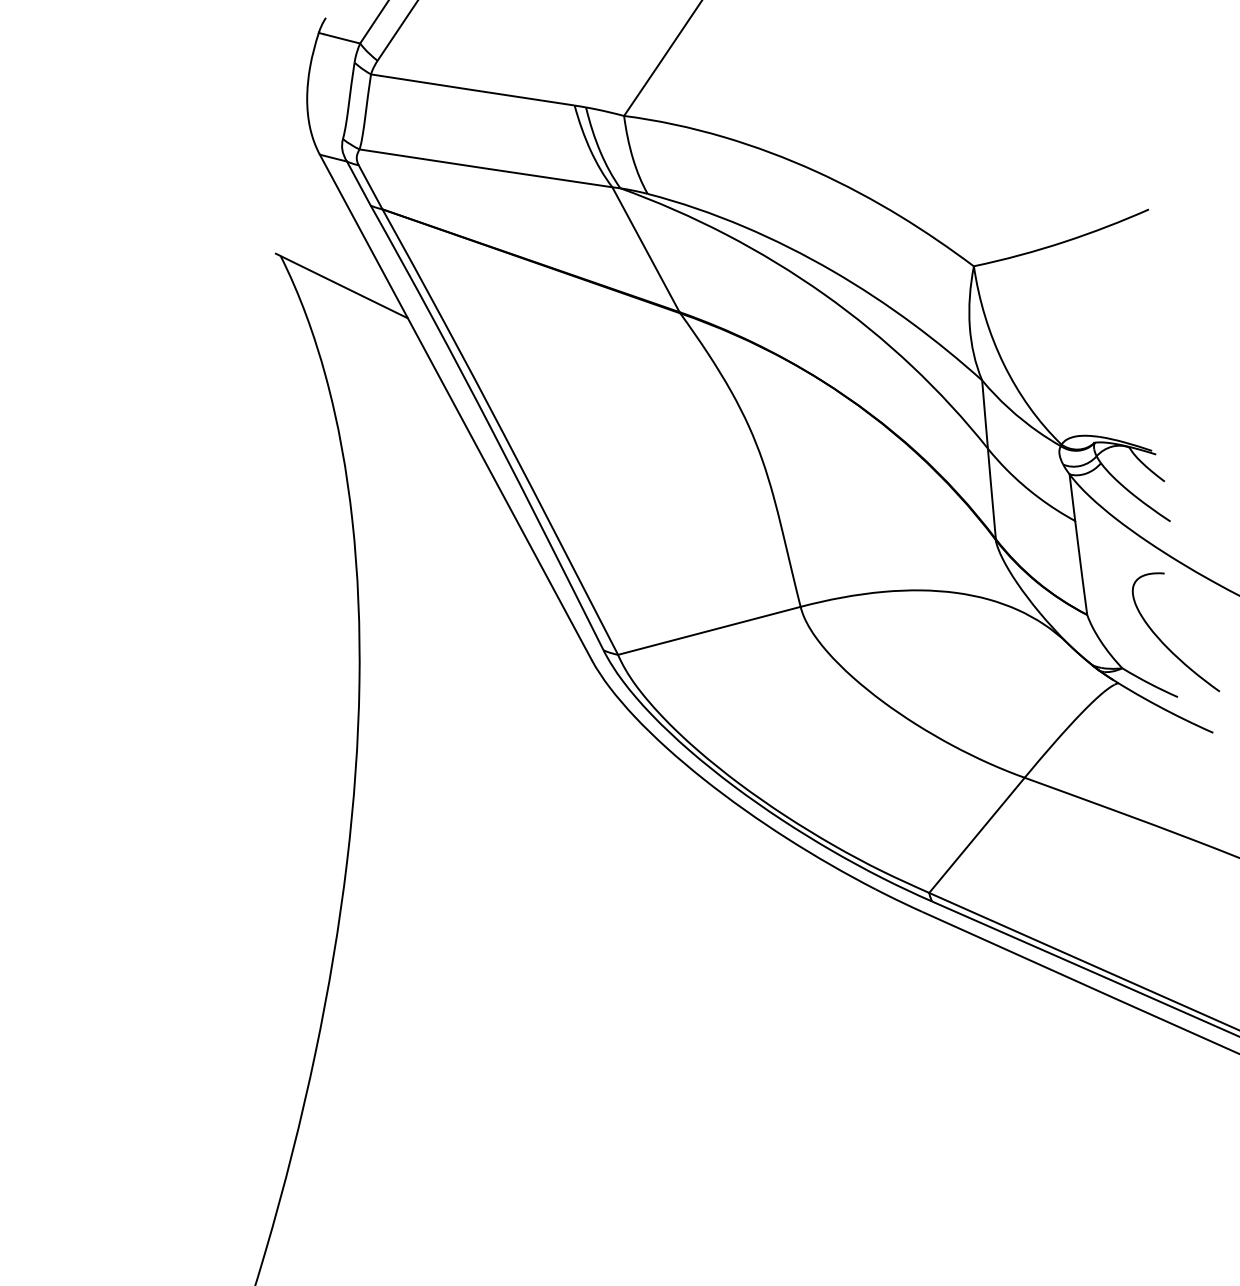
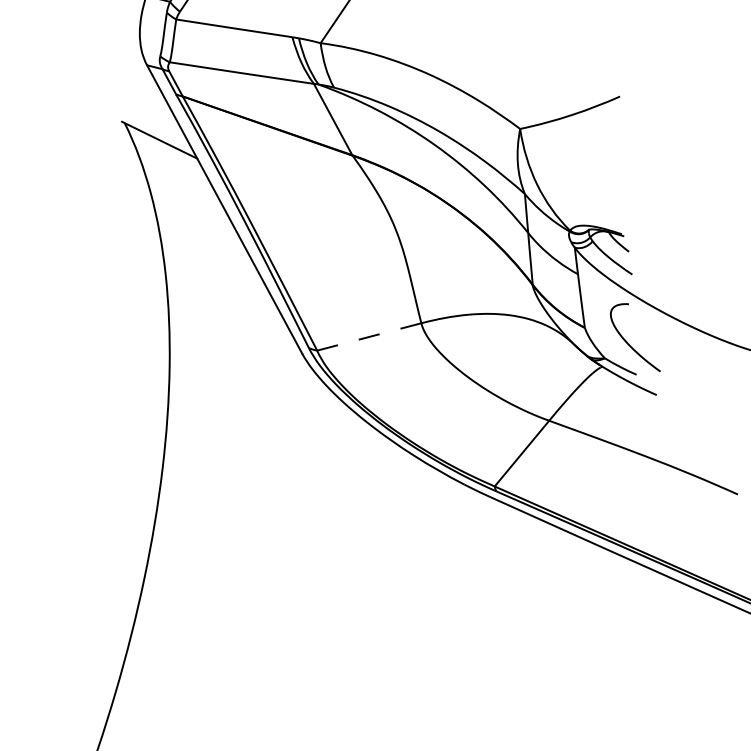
line: (709, 630) -> (369, 336), solid -> dashed

